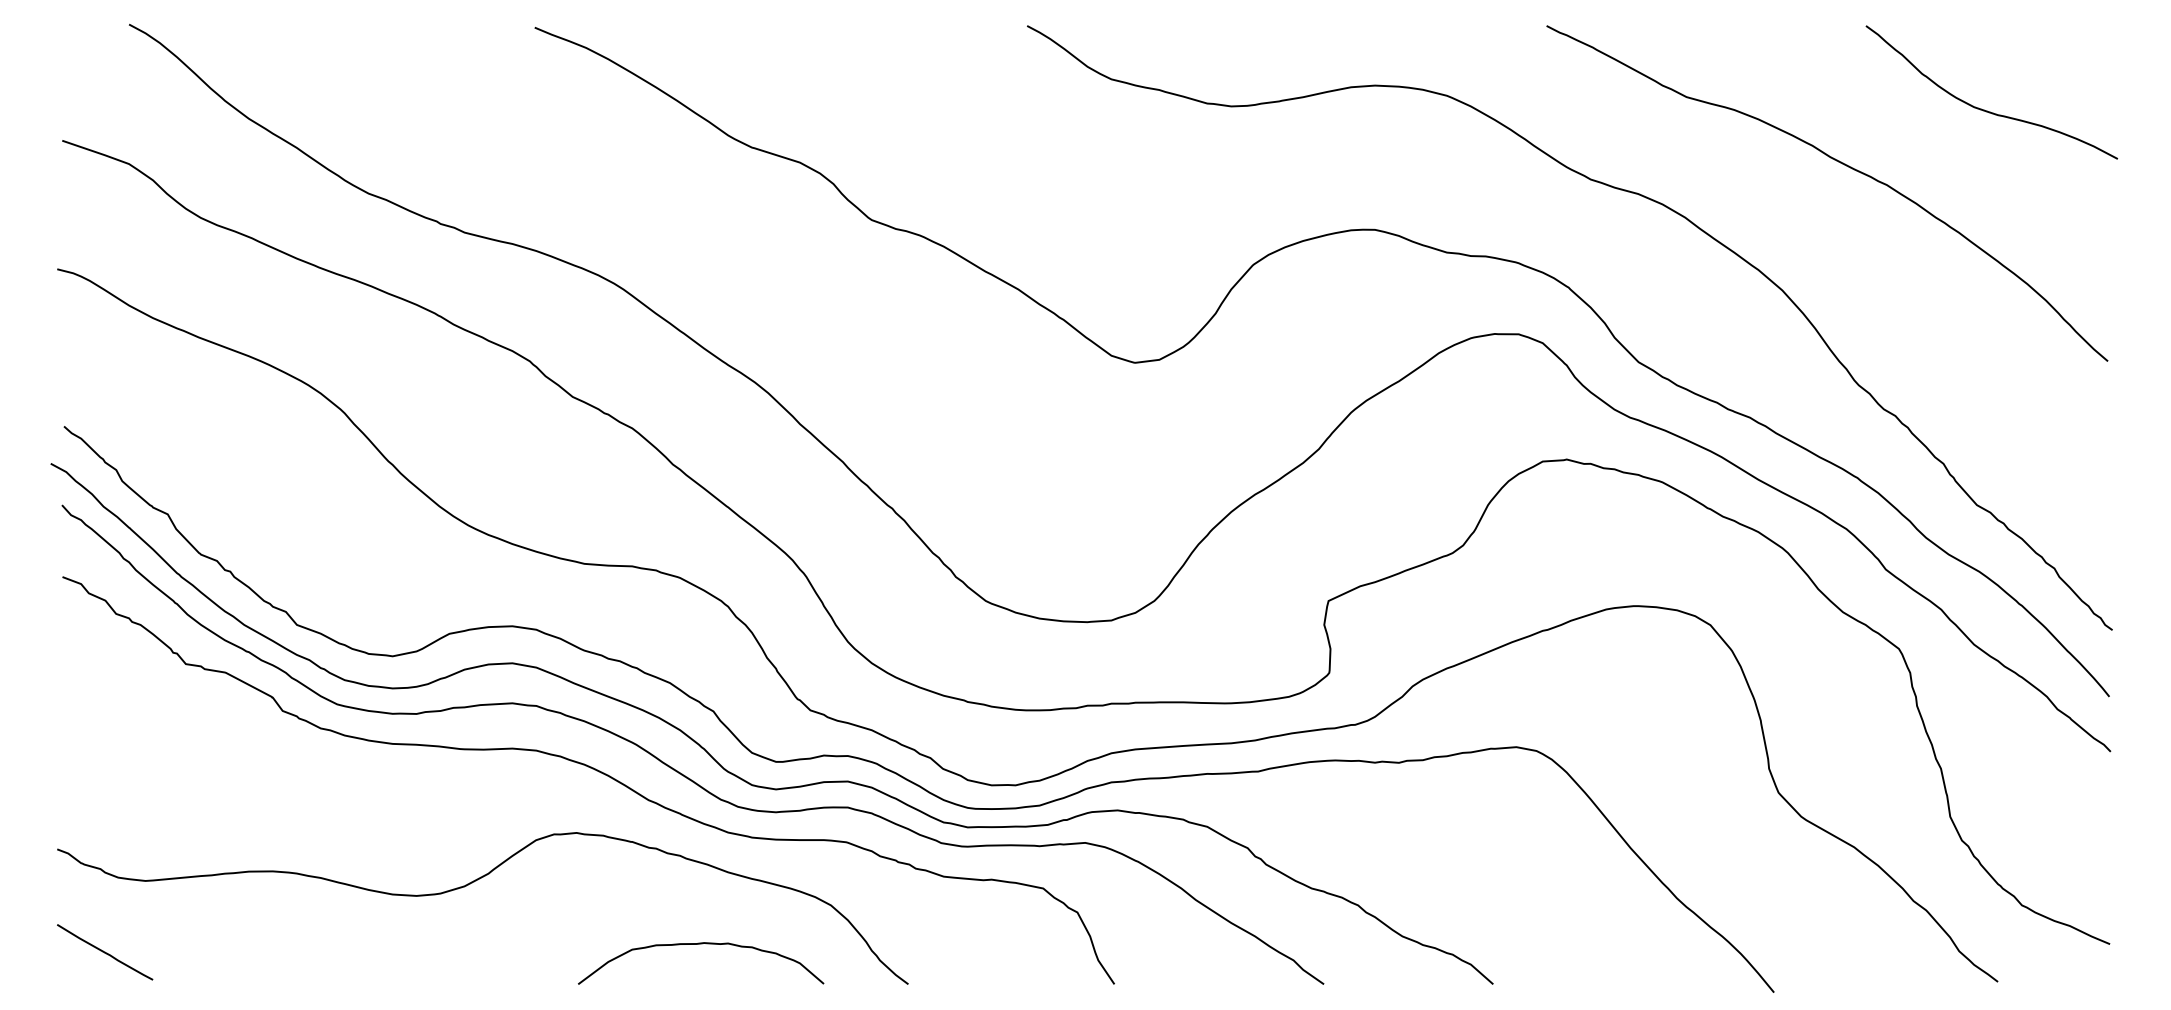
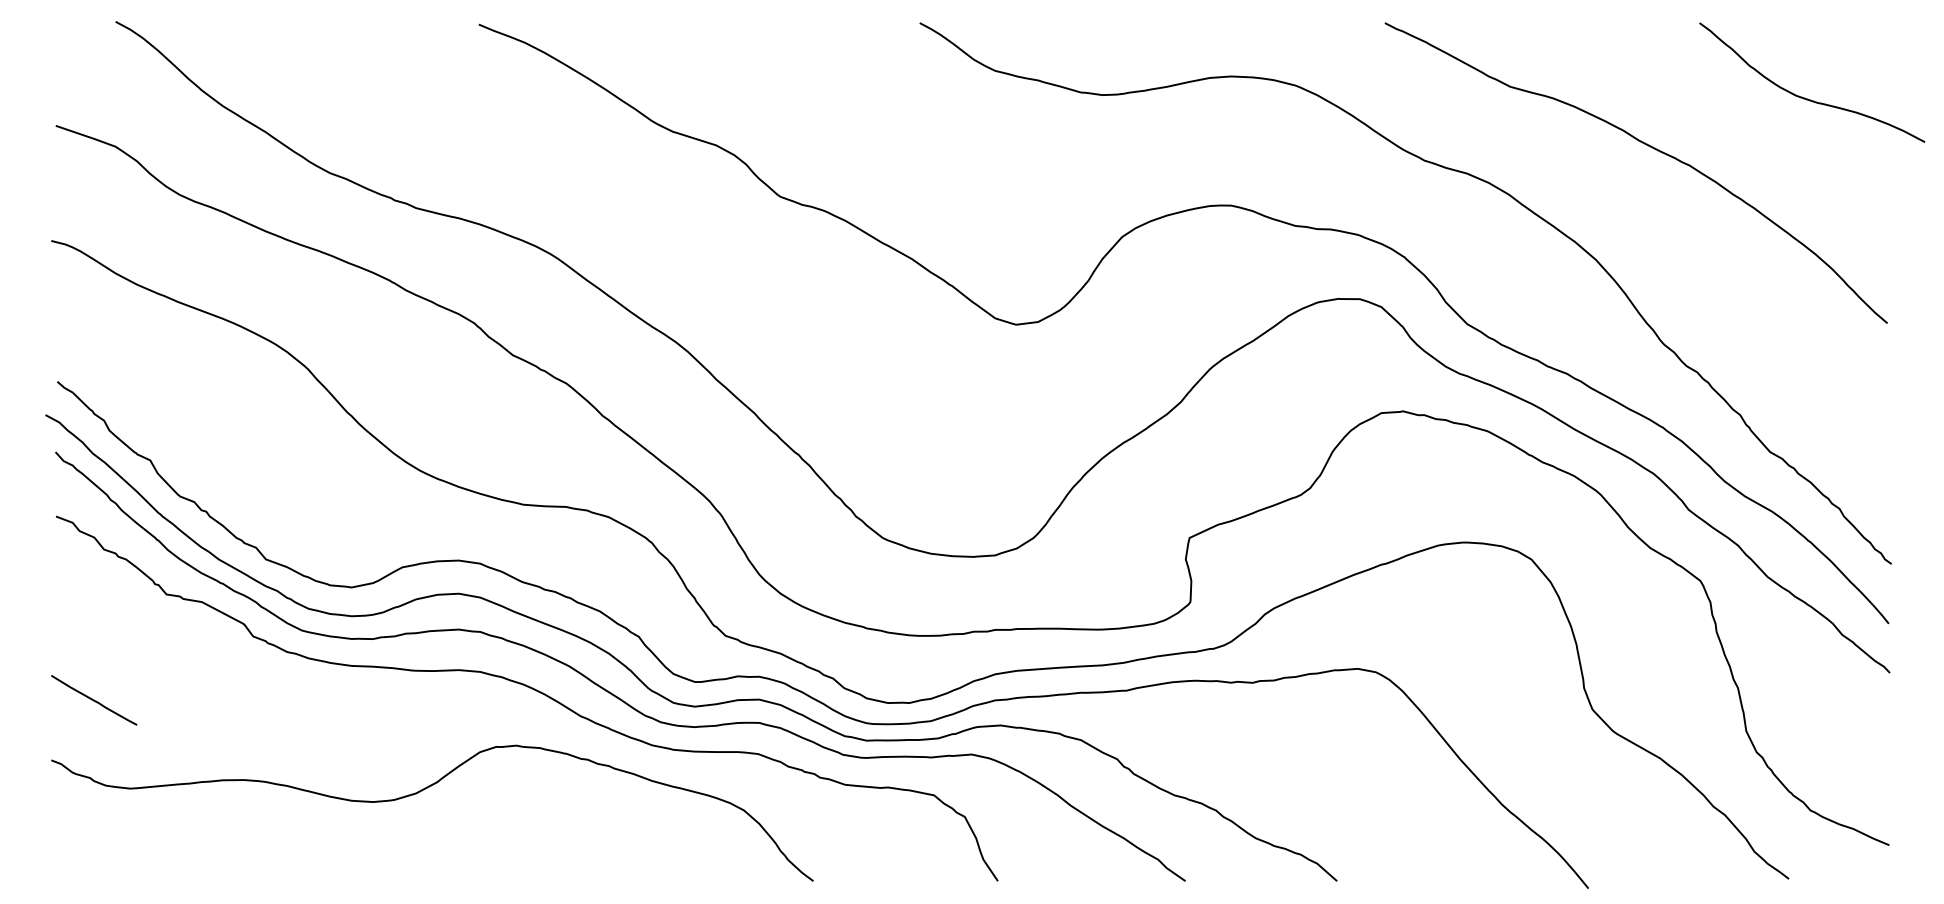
curve: (1984, 109) -> (1805, 97), moved
curve: (701, 944) -> (628, 845), removed
line: (105, 952) -> (94, 700), moved

